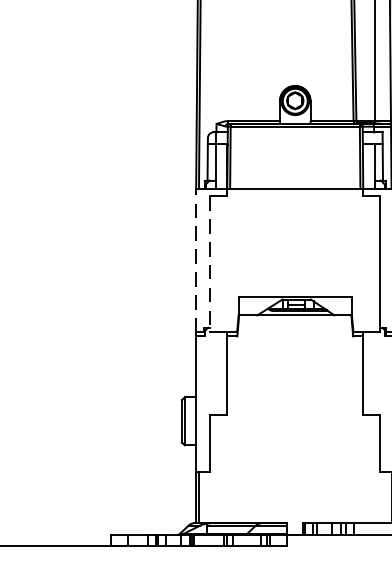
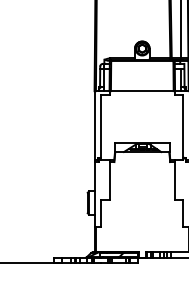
line: (196, 260) -> (94, 125), dashed -> solid
line: (210, 264) -> (101, 127), dashed -> solid

